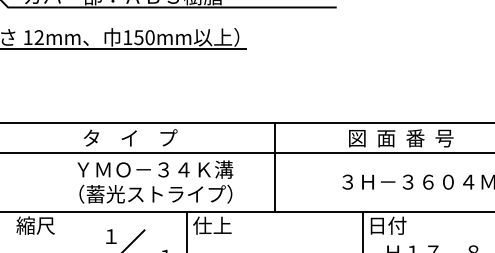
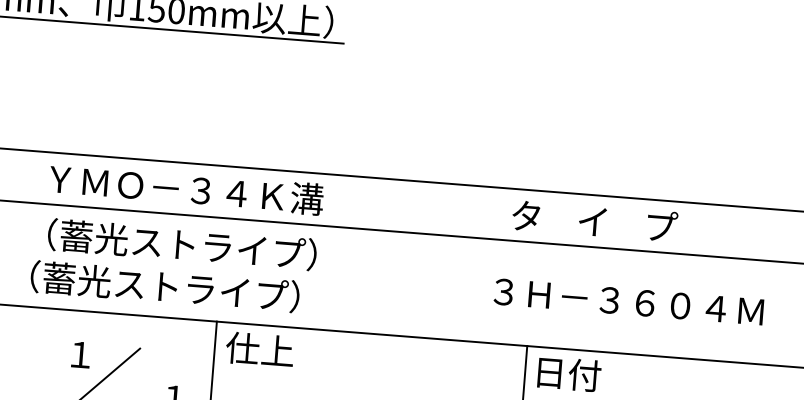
text: (162, 138) -> (184, 189), タ    イ    プ -> ＹＭＯ－３４Ｋ溝
text: (401, 138) -> (604, 222), 図  面  番  号 -> タ    イ    プ
line: (275, 167) -> (378, 256), removed
text: (158, 169) -> (173, 243), ＹＭＯ－３４Ｋ溝 -> （蓄光ストライプ）

